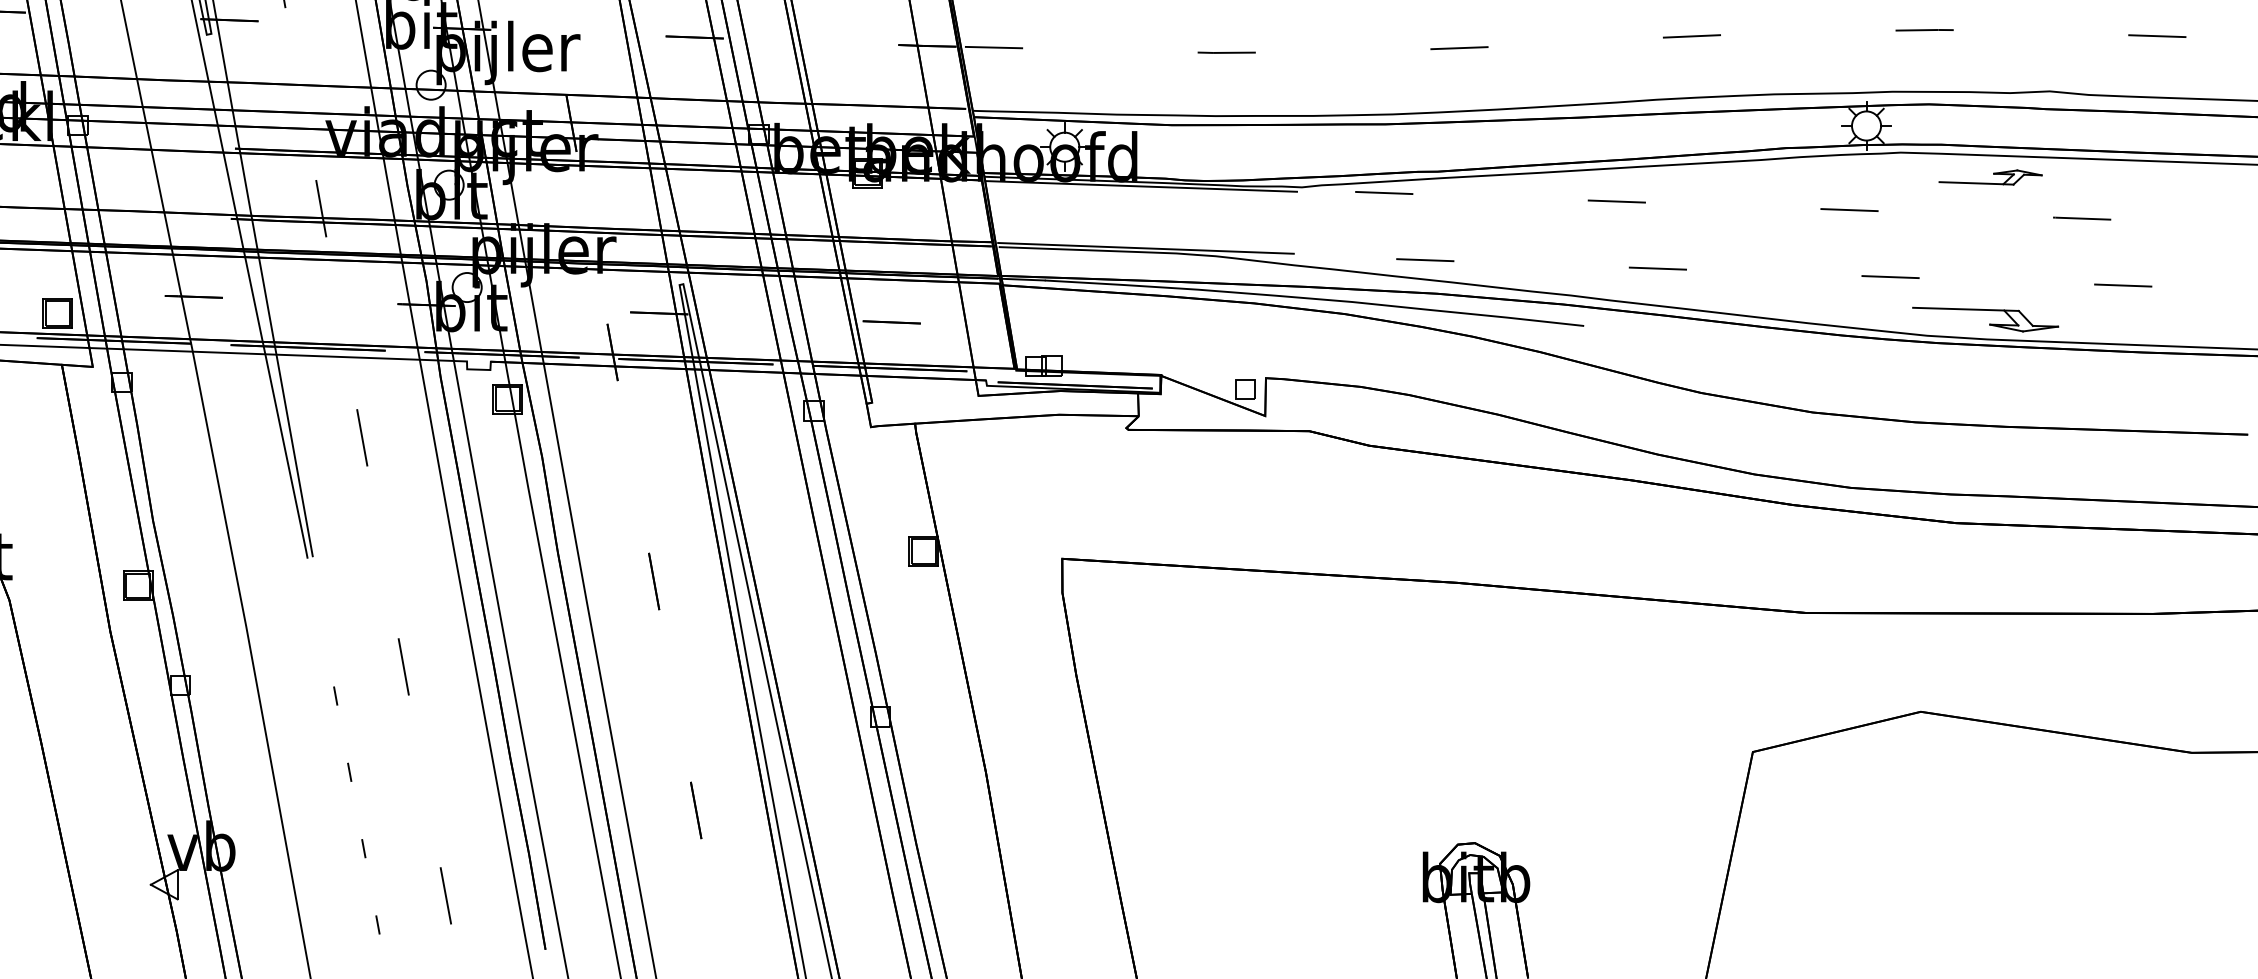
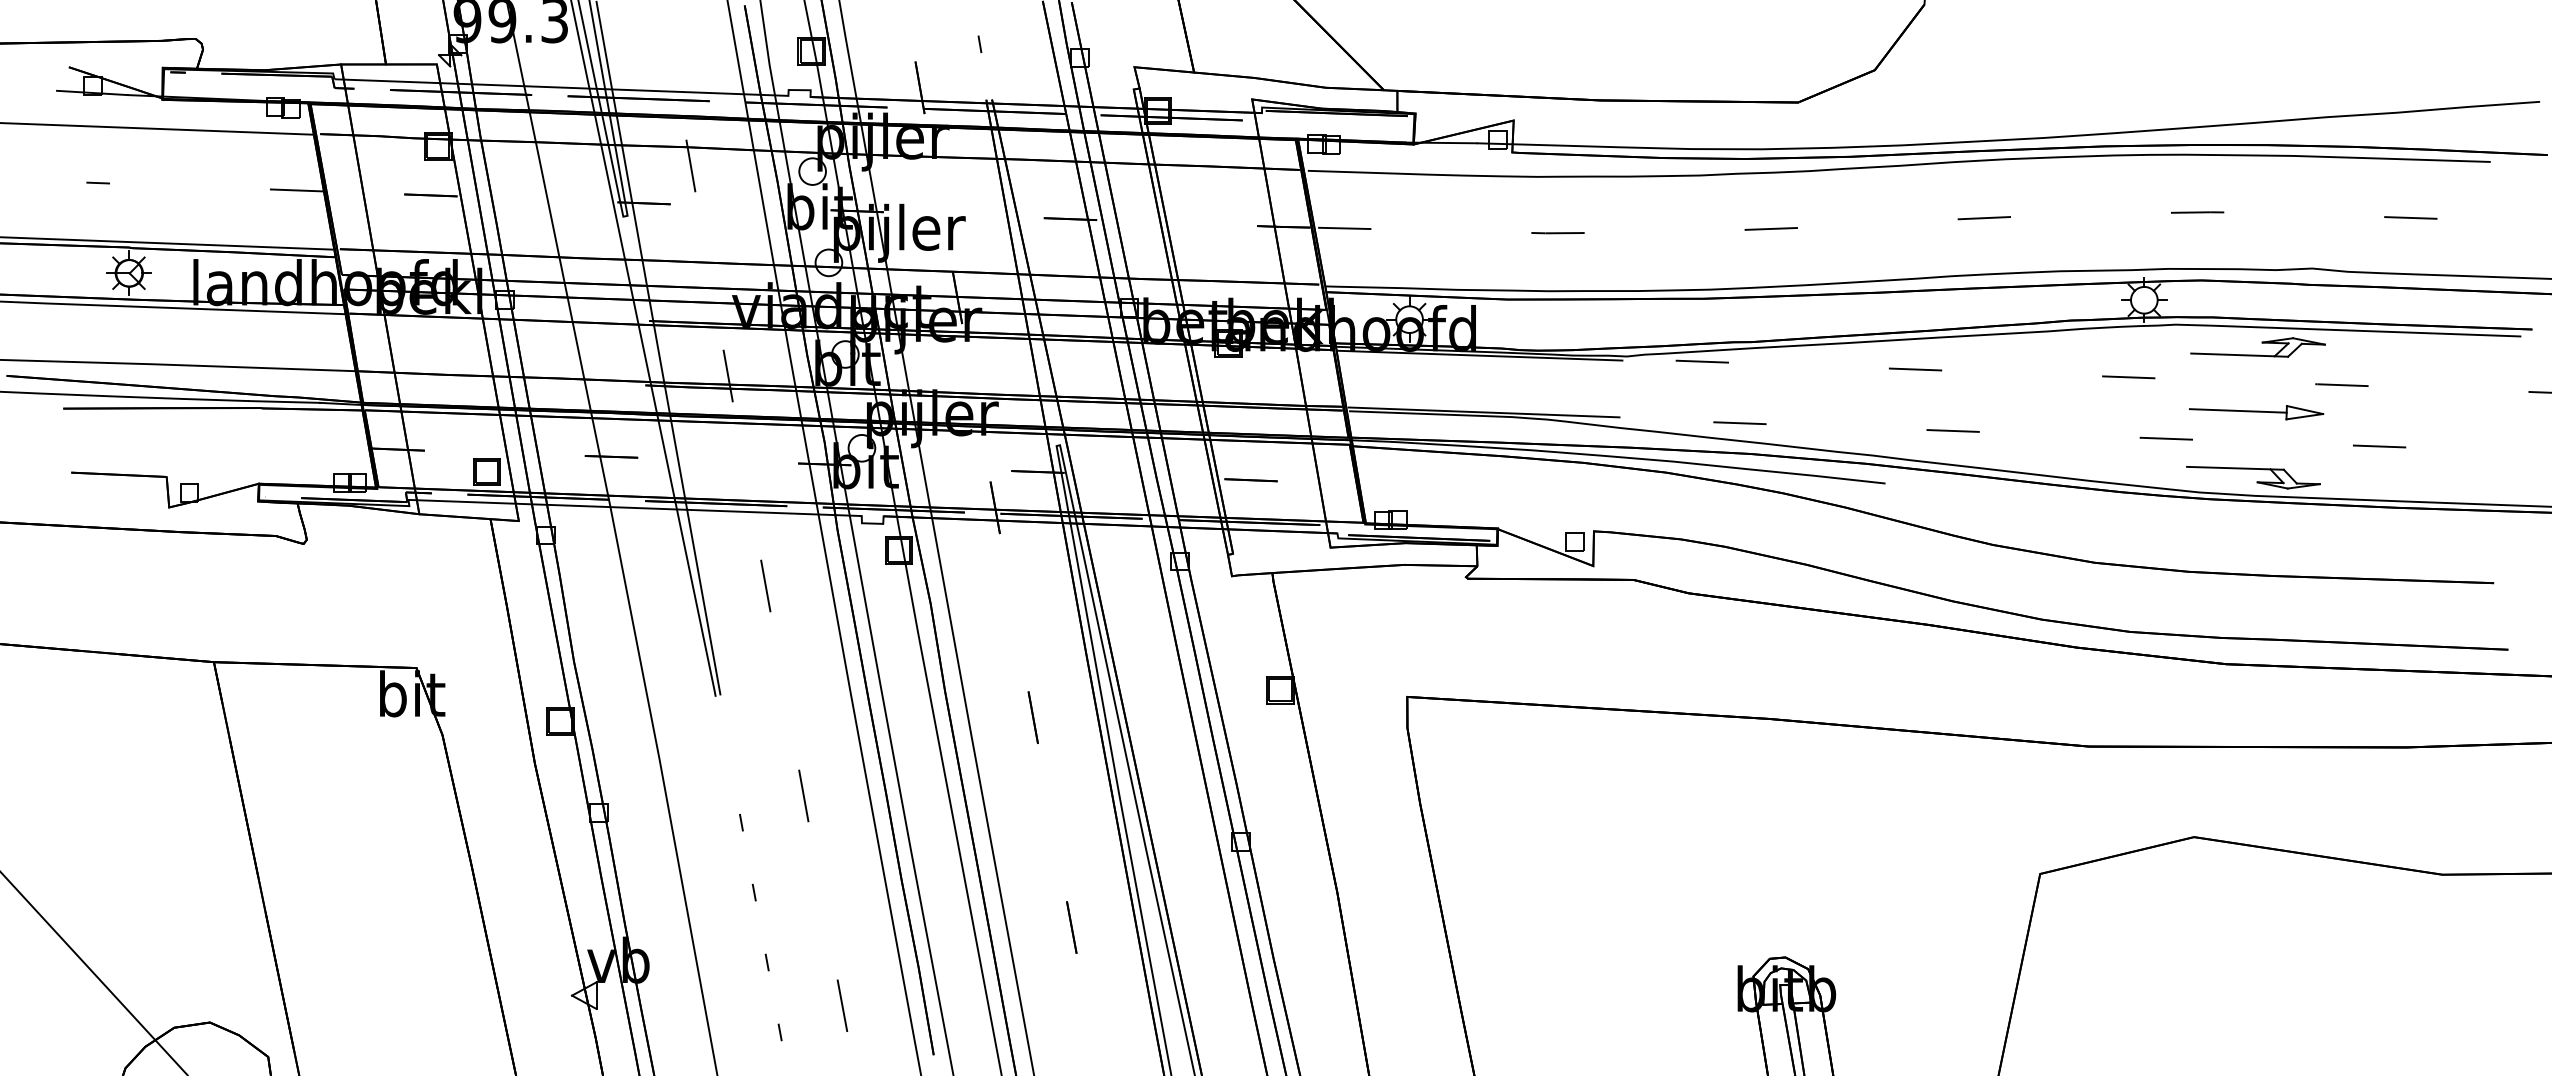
part: (1990, 177) -> (2257, 347), size x1.43
part: (1988, 248) -> (2256, 412), added

